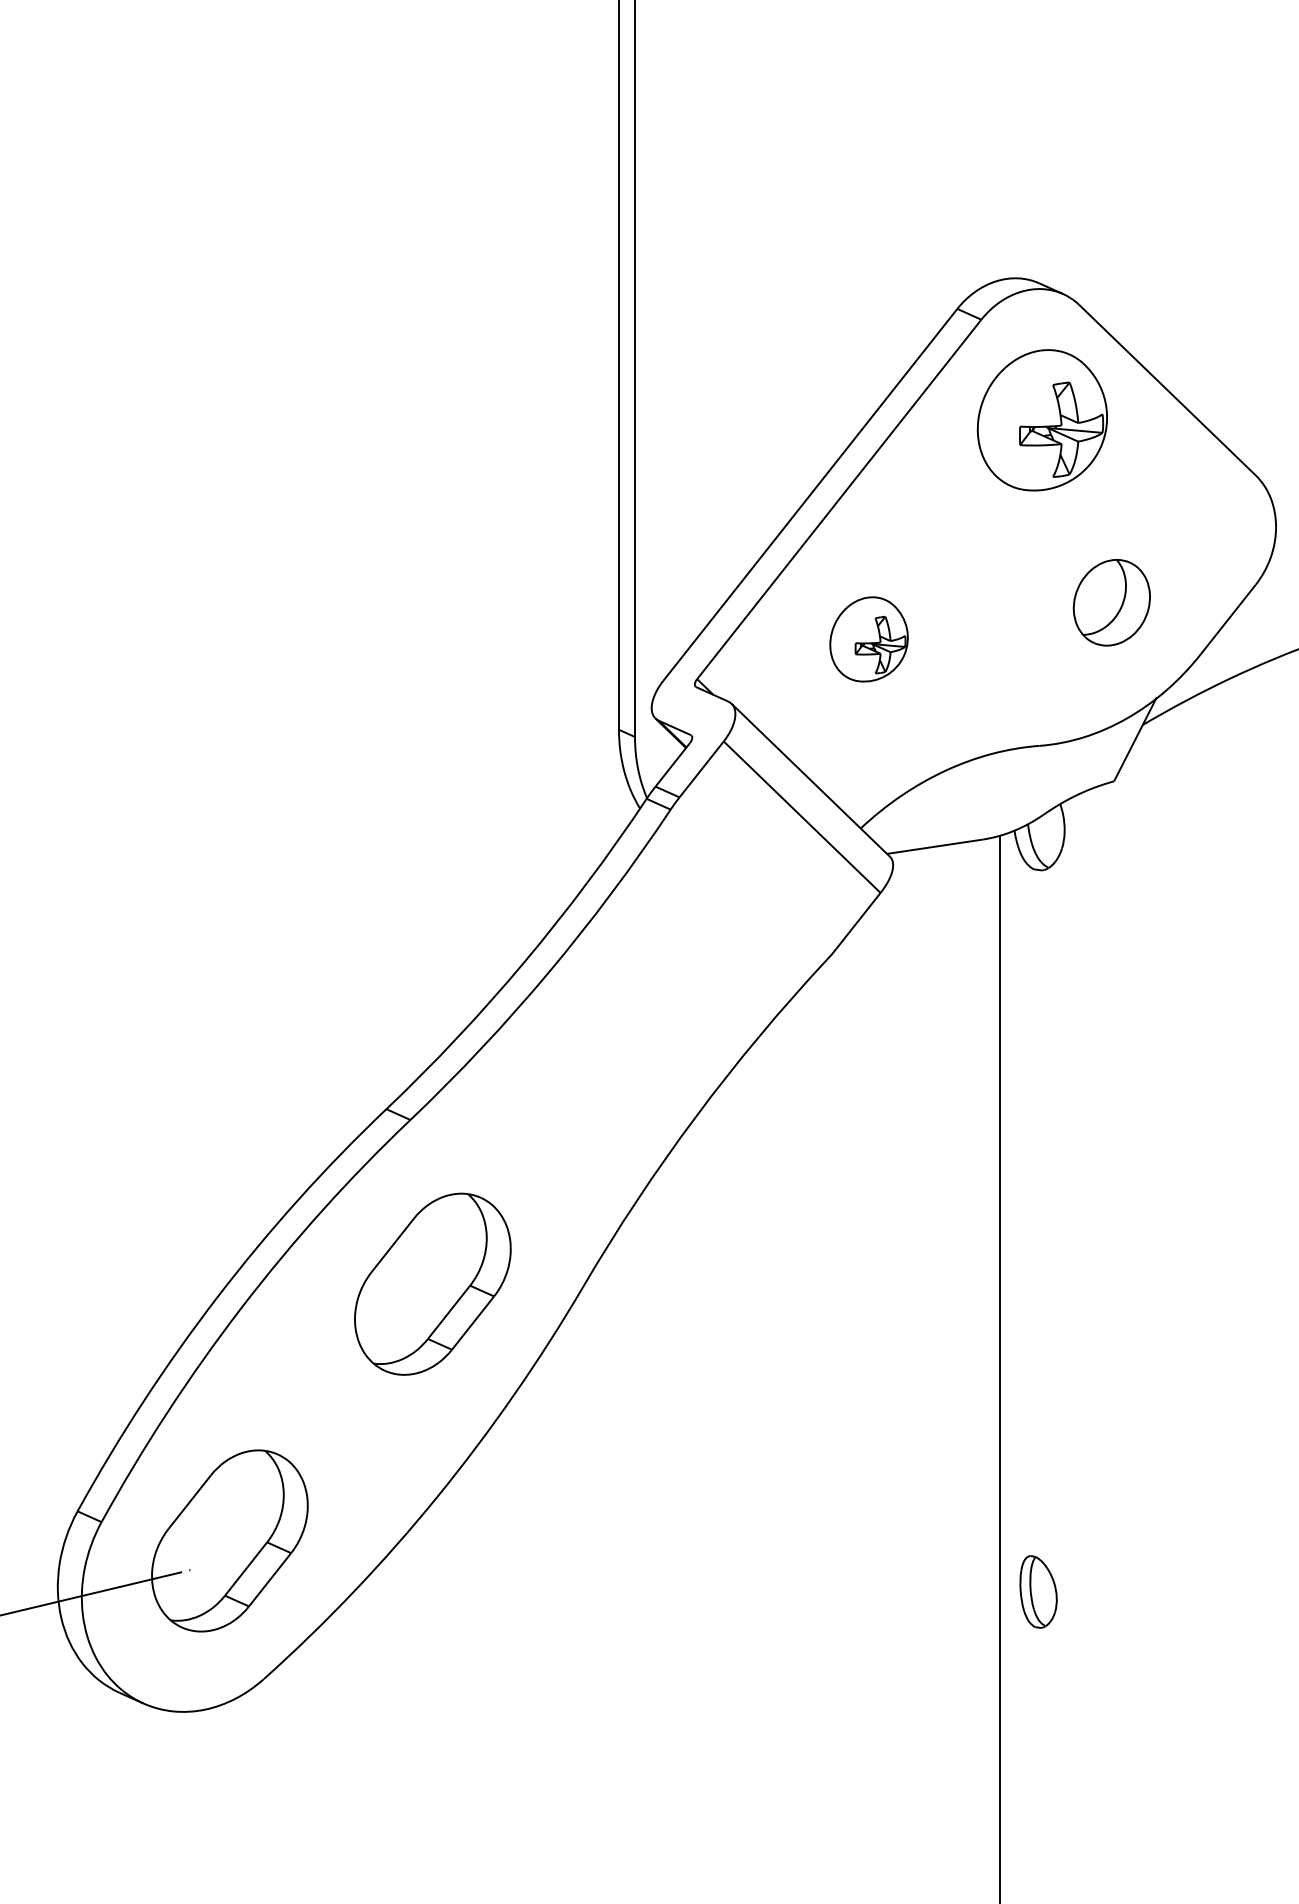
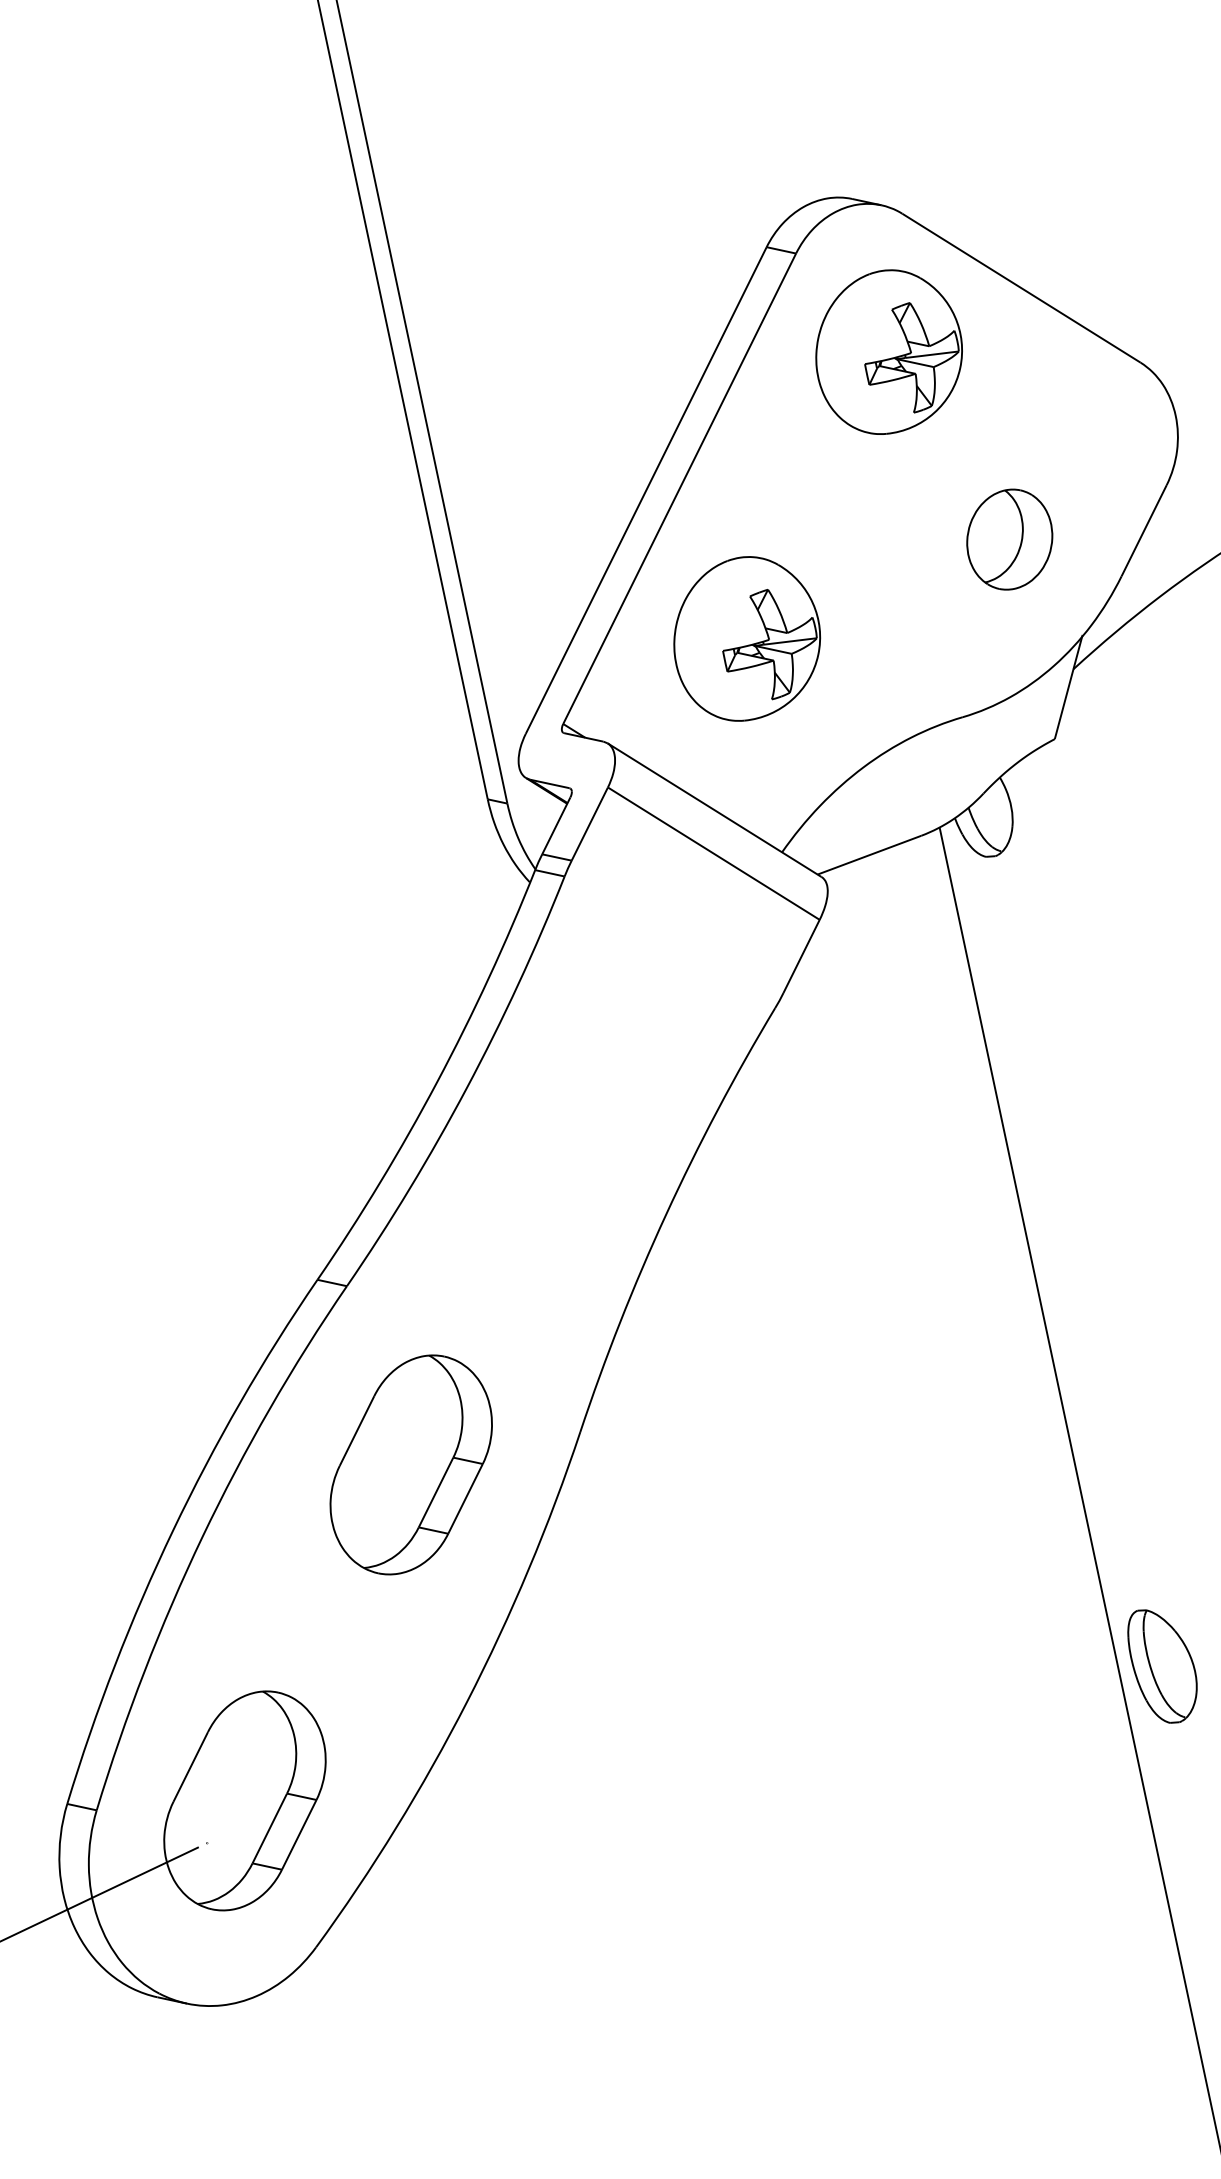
part: (868, 639) -> (745, 638), size x1.67
part: (1038, 1591) -> (1163, 1664), size x1.43

